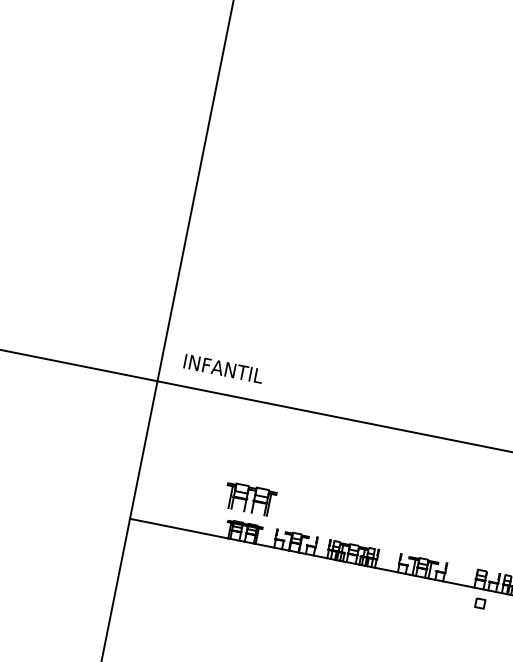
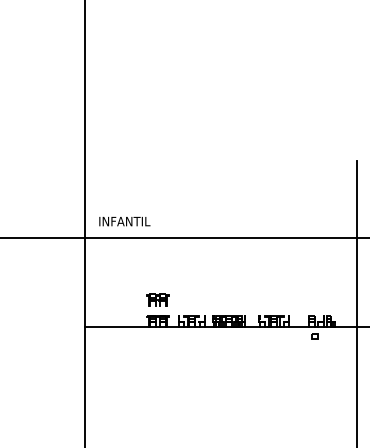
part: (249, 498) -> (157, 299), size x0.71

